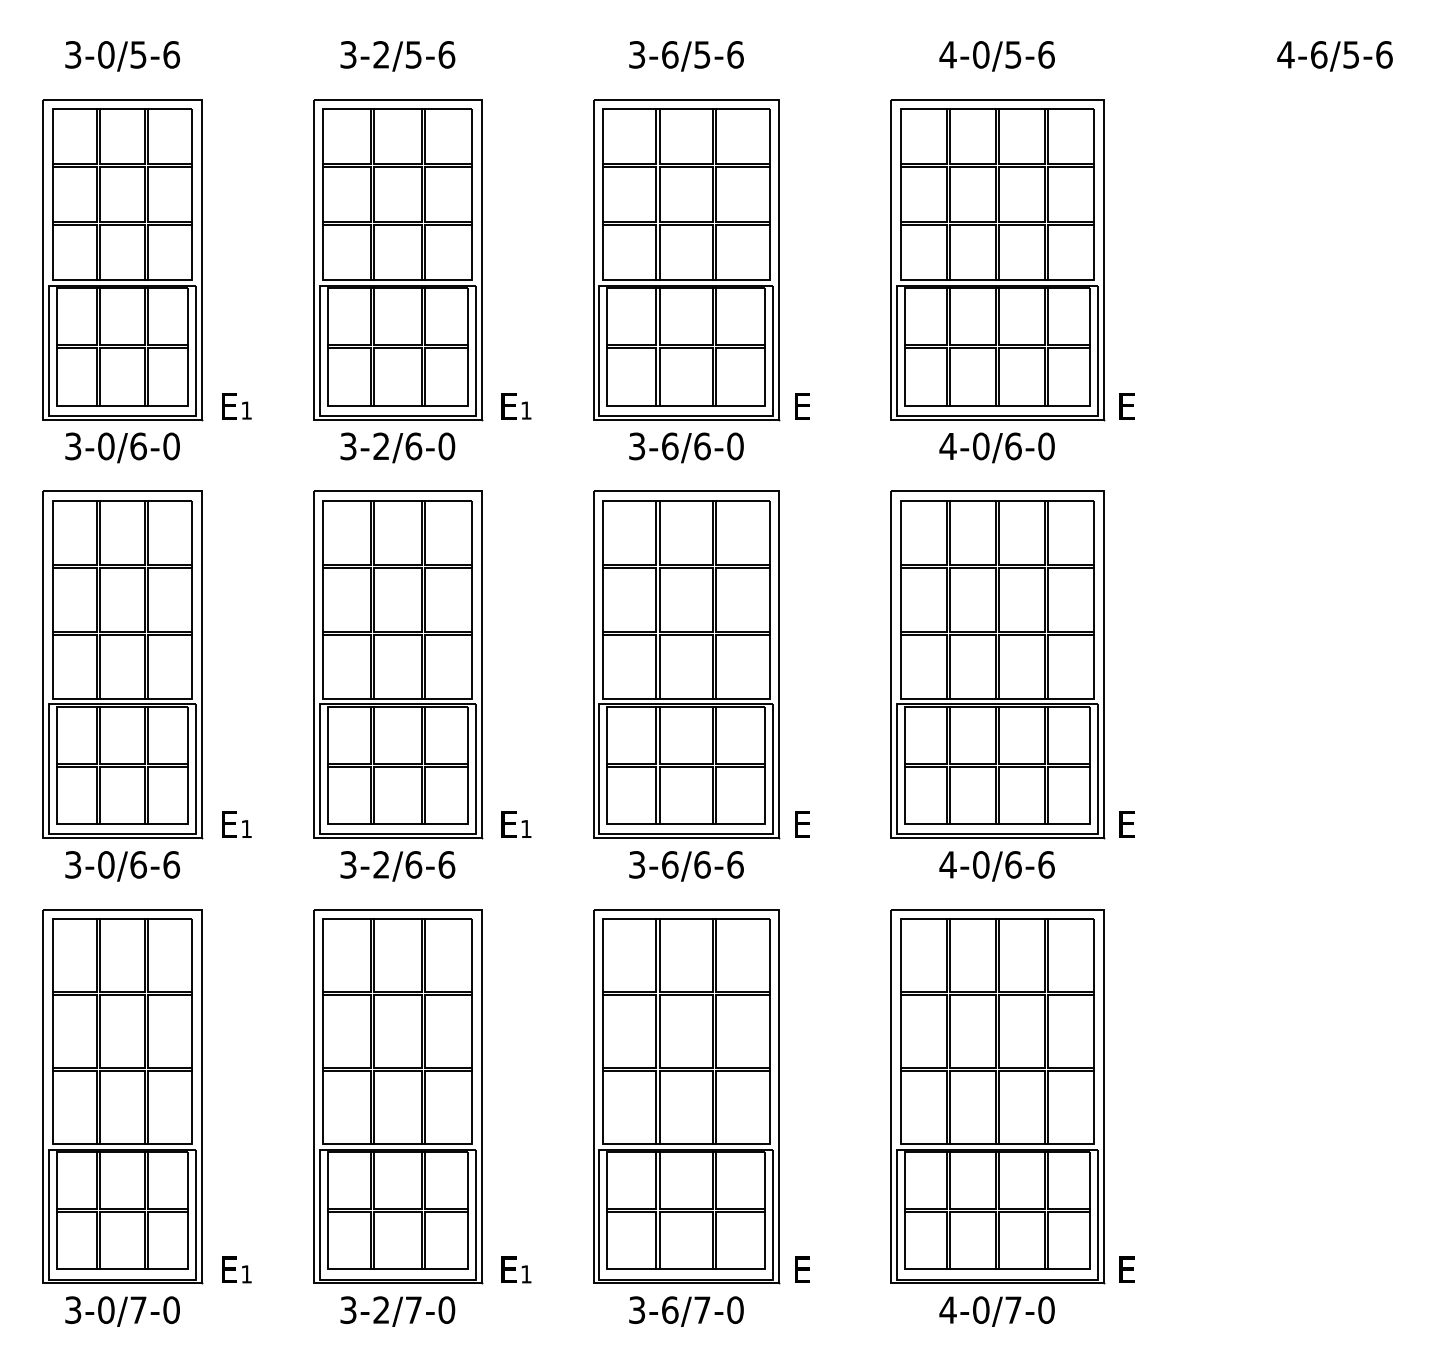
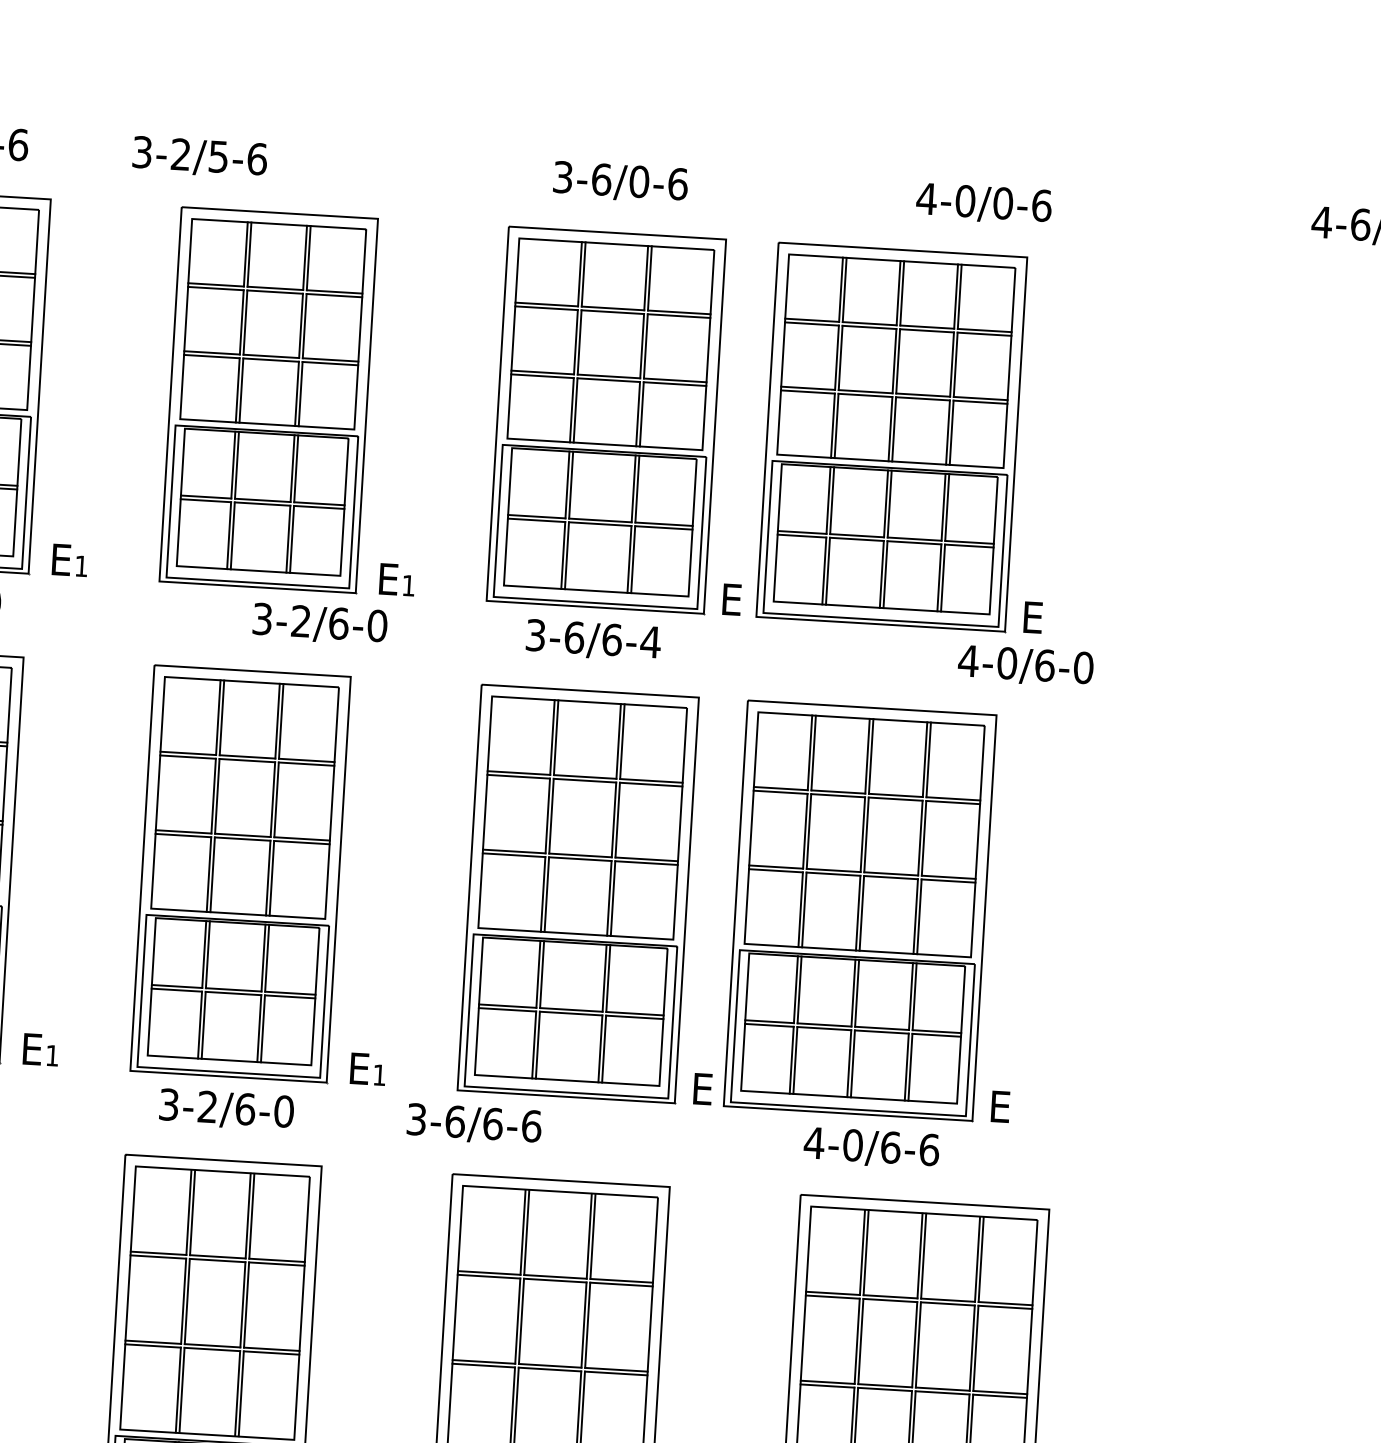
text: (702, 54) -> (639, 181), 3-6/5-6 -> 3-6/0-6
text: (1013, 54) -> (1003, 203), 4-0/5-6 -> 4-0/0-6
text: (397, 56) -> (199, 157), moved
part: (1012, 260) -> (909, 439), moved
text: (735, 446) -> (650, 642), 3-6/6-0 -> 3-6/6-4
text: (397, 447) -> (319, 623), moved
text: (996, 447) -> (1025, 665), moved
part: (1012, 664) -> (877, 911), moved
text: (446, 864) -> (283, 1111), 3-2/6-6 -> 3-2/6-0
text: (686, 866) -> (474, 1124), moved
text: (996, 866) -> (870, 1148), moved

